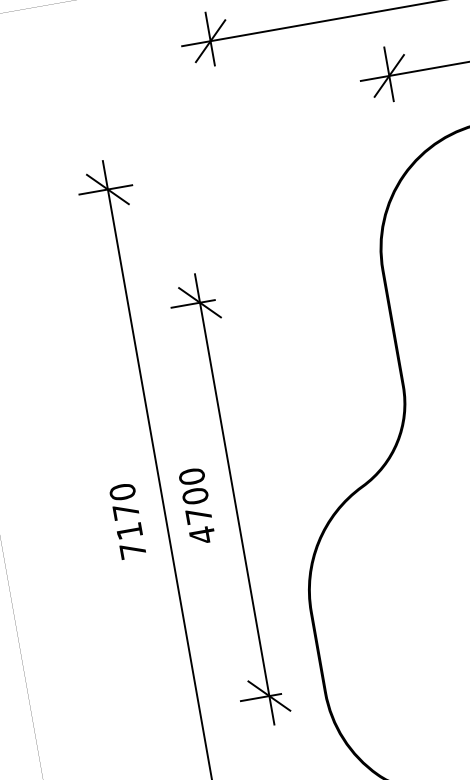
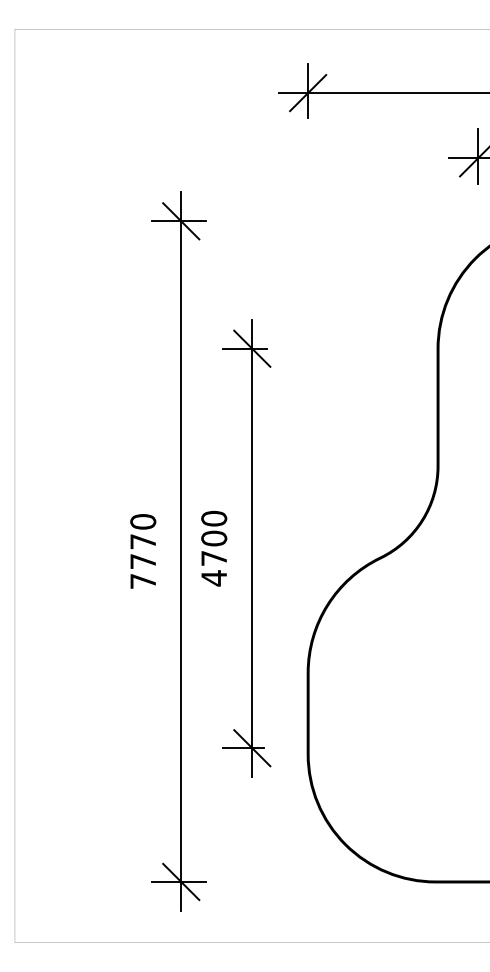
text: (128, 531) -> (142, 561), 7170 -> 7770

